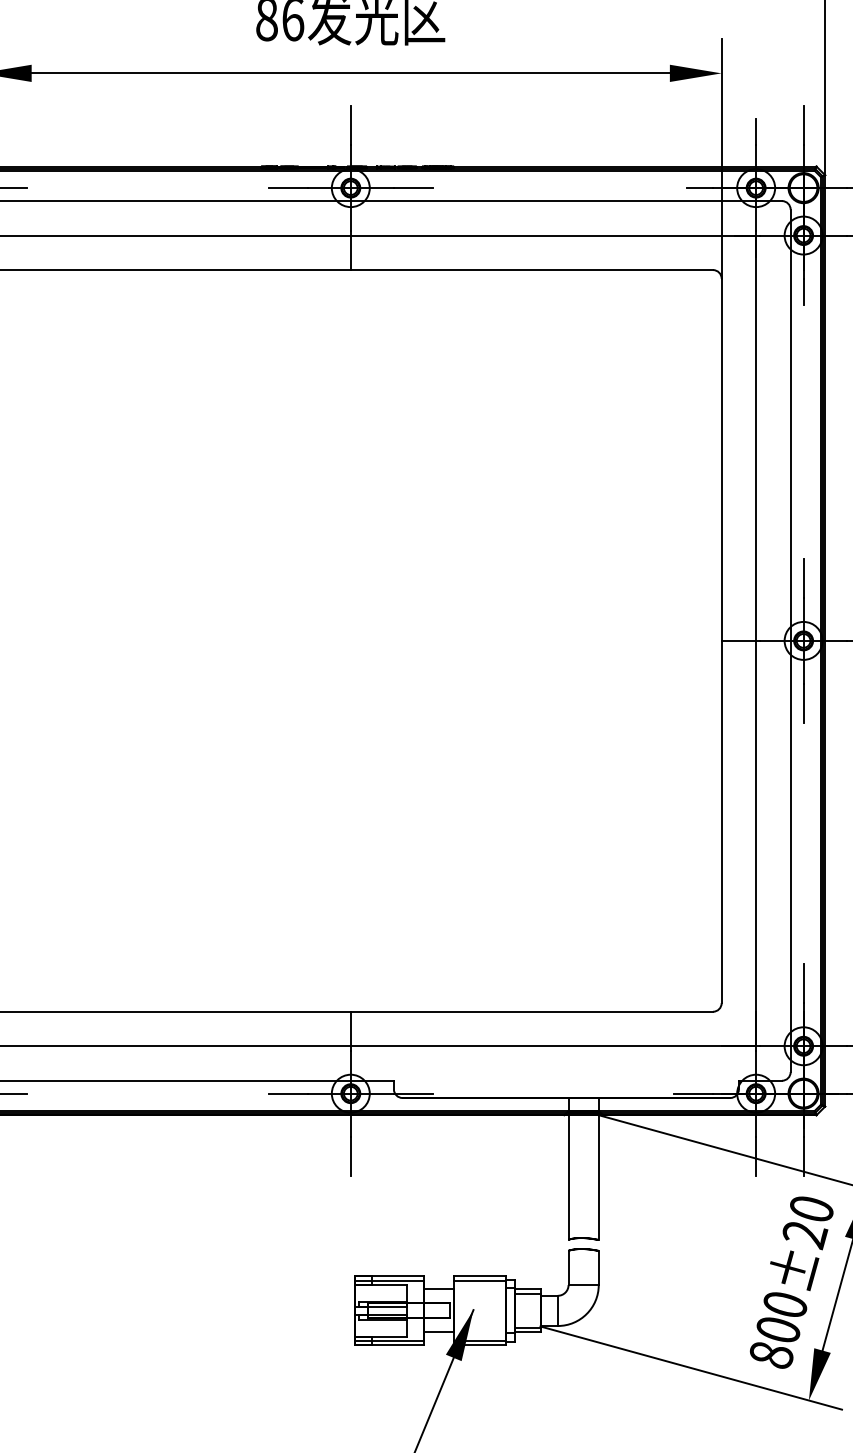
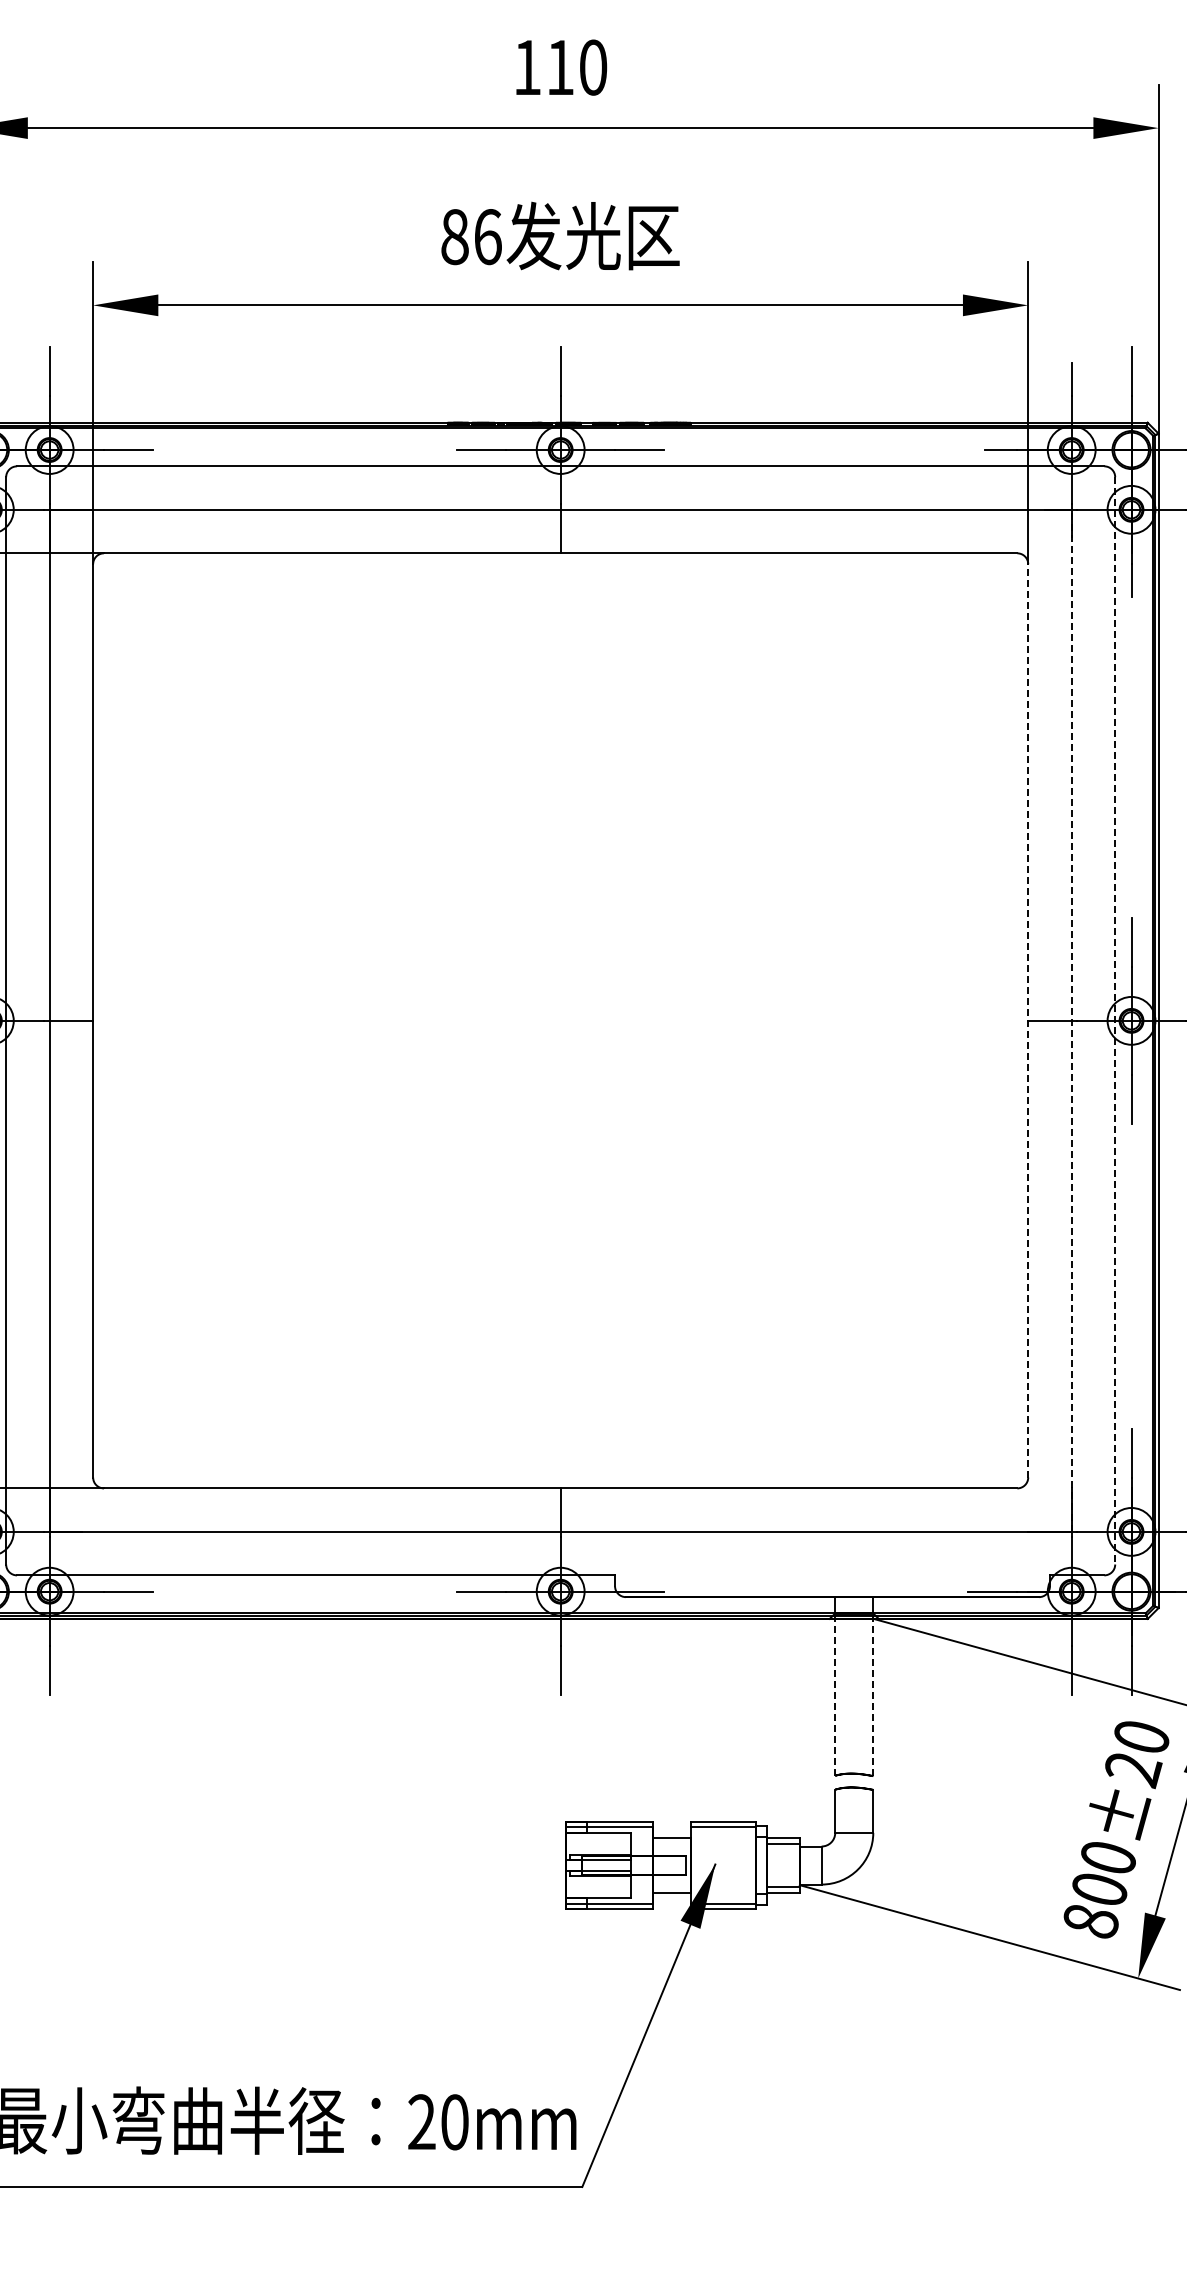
line: (721, 640) -> (1028, 1020), solid -> dashed
line: (755, 640) -> (1071, 1020), solid -> dashed
line: (790, 640) -> (1115, 1020), solid -> dashed
line: (568, 1176) -> (835, 1696), solid -> dashed
line: (598, 1176) -> (873, 1695), solid -> dashed

